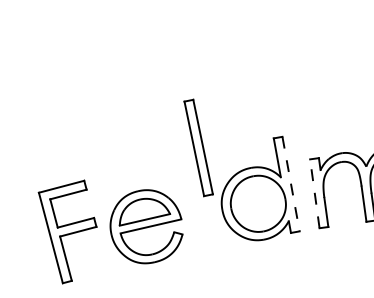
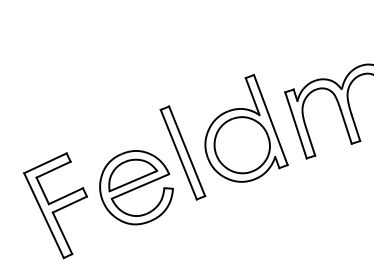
part: (198, 147) -> (182, 152), moved
line: (291, 184) -> (271, 120), dashed -> solid
line: (314, 193) -> (295, 125), dashed -> solid

